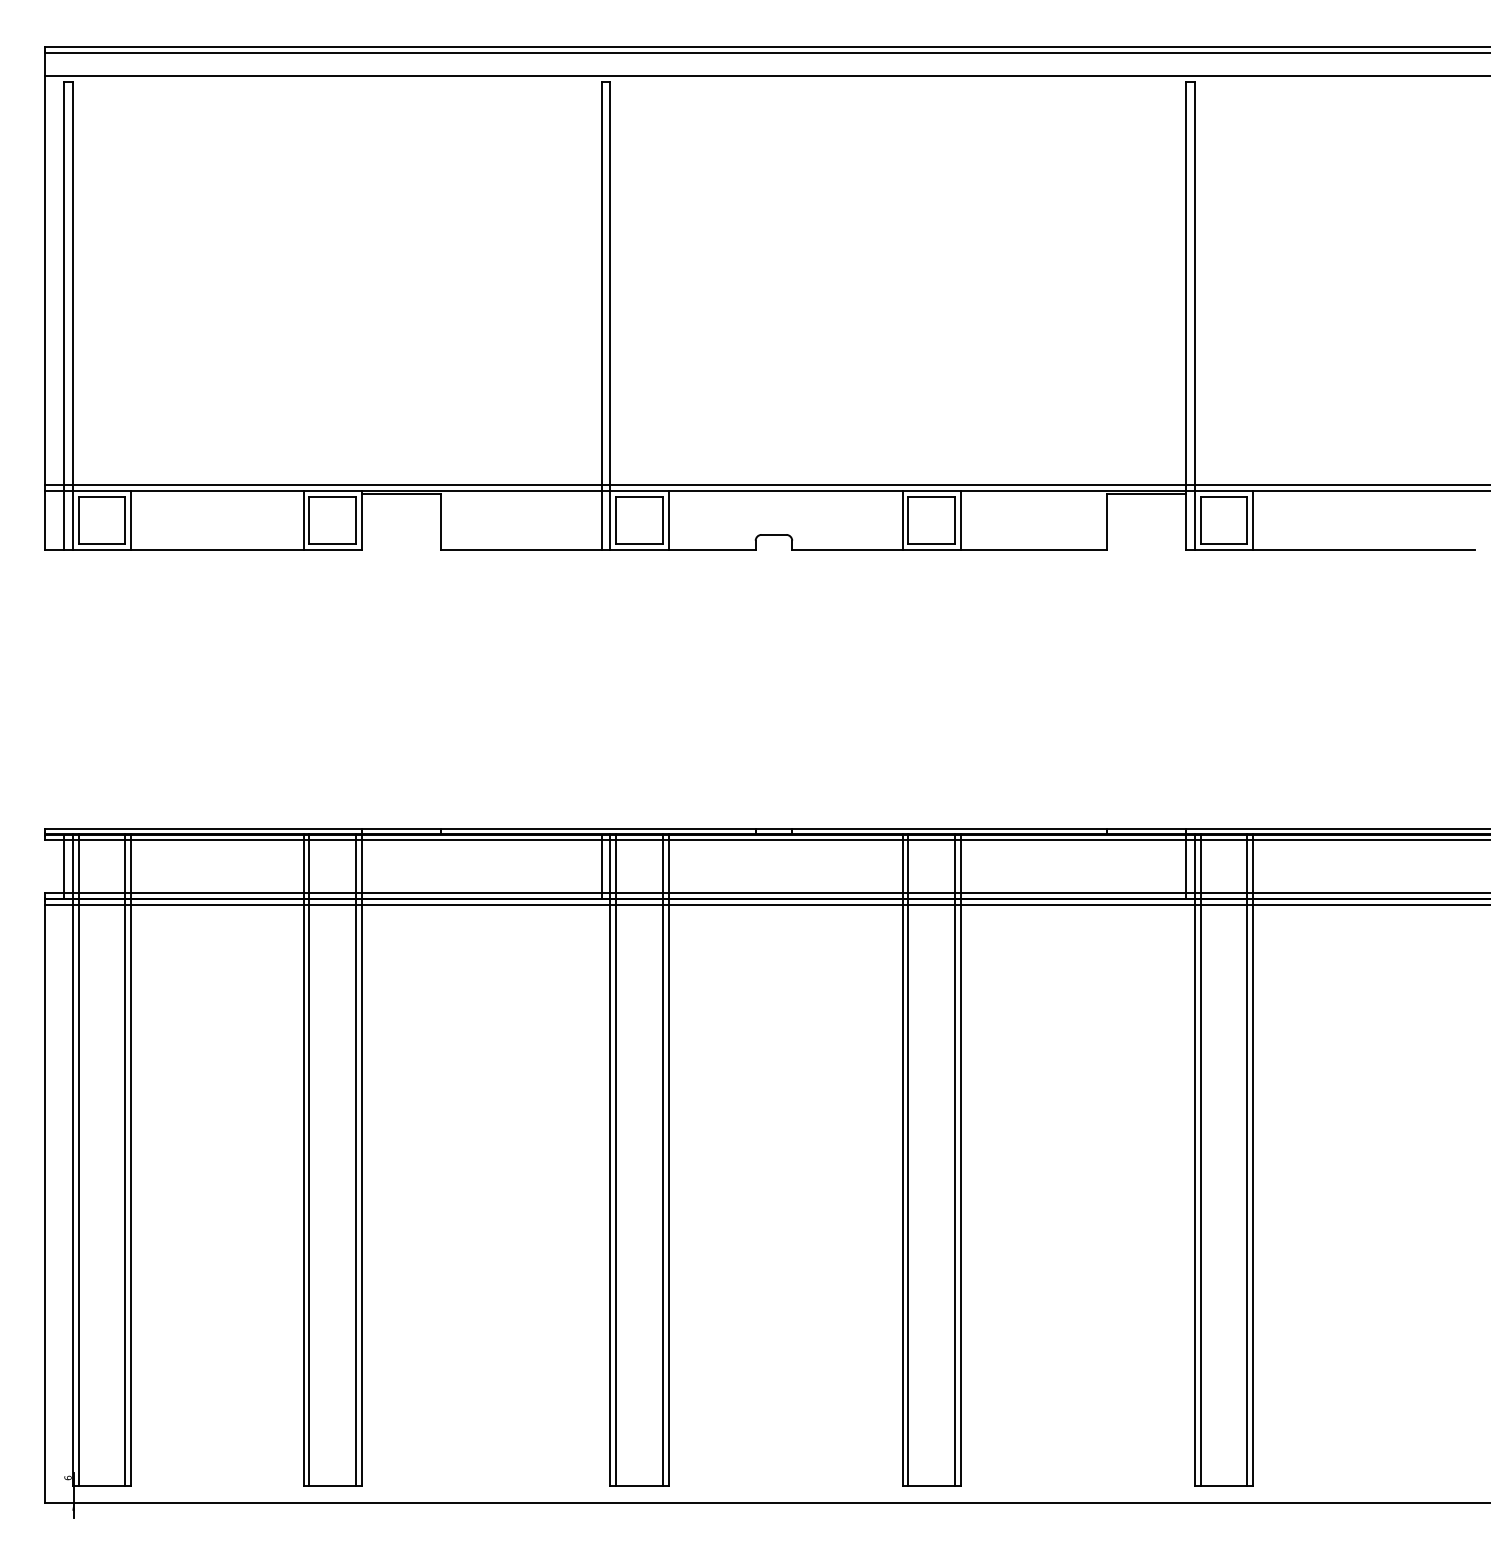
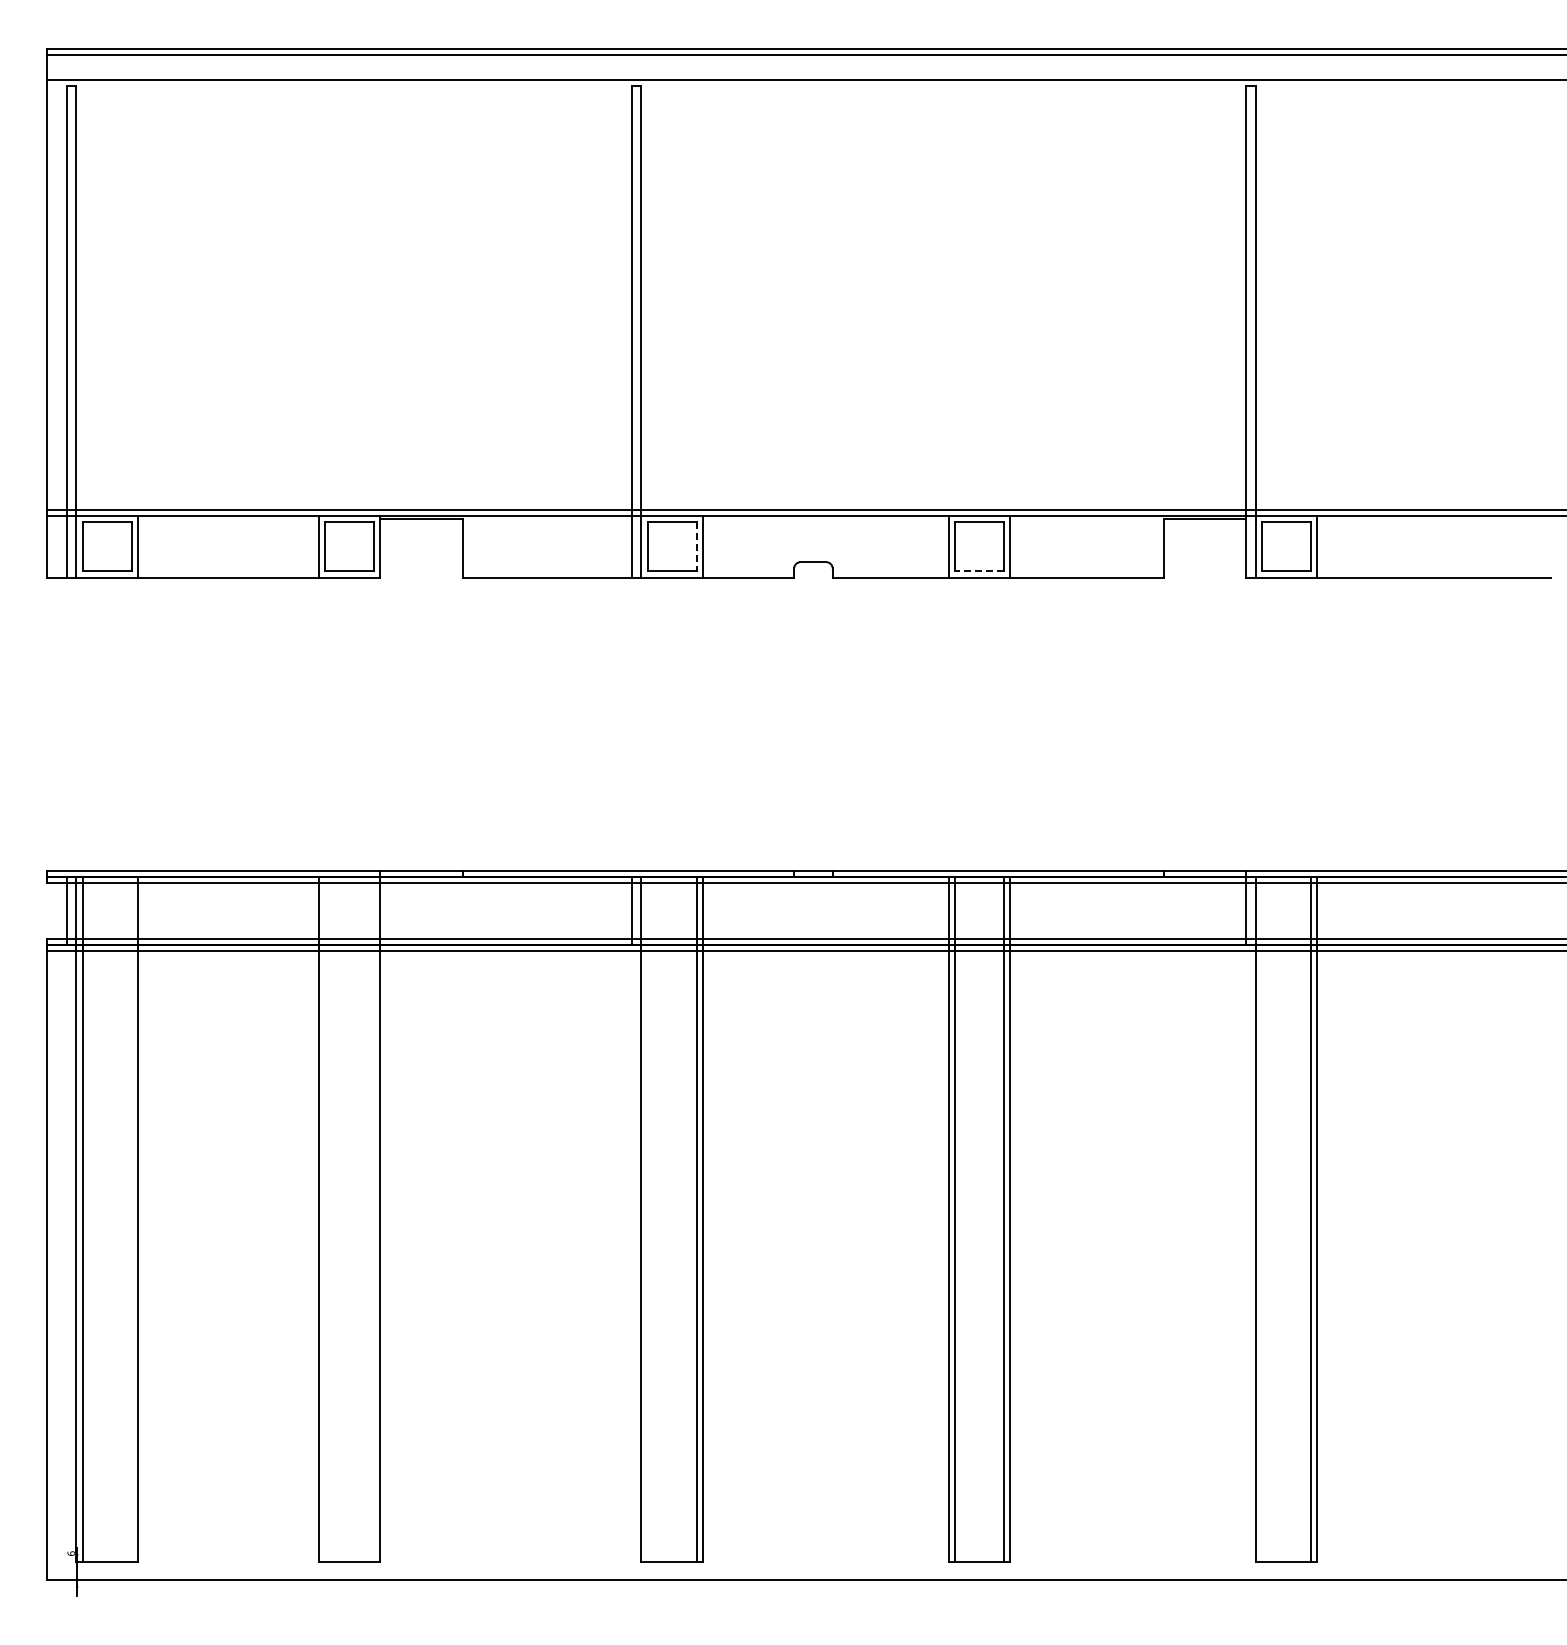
line: (662, 519) -> (696, 546), solid -> dashed
line: (931, 543) -> (979, 571), solid -> dashed
line: (125, 1160) -> (131, 1219), removed
line: (309, 1160) -> (325, 1219), removed
line: (356, 1160) -> (374, 1219), removed
line: (616, 1160) -> (647, 1219), removed
line: (1200, 1160) -> (1261, 1219), removed

